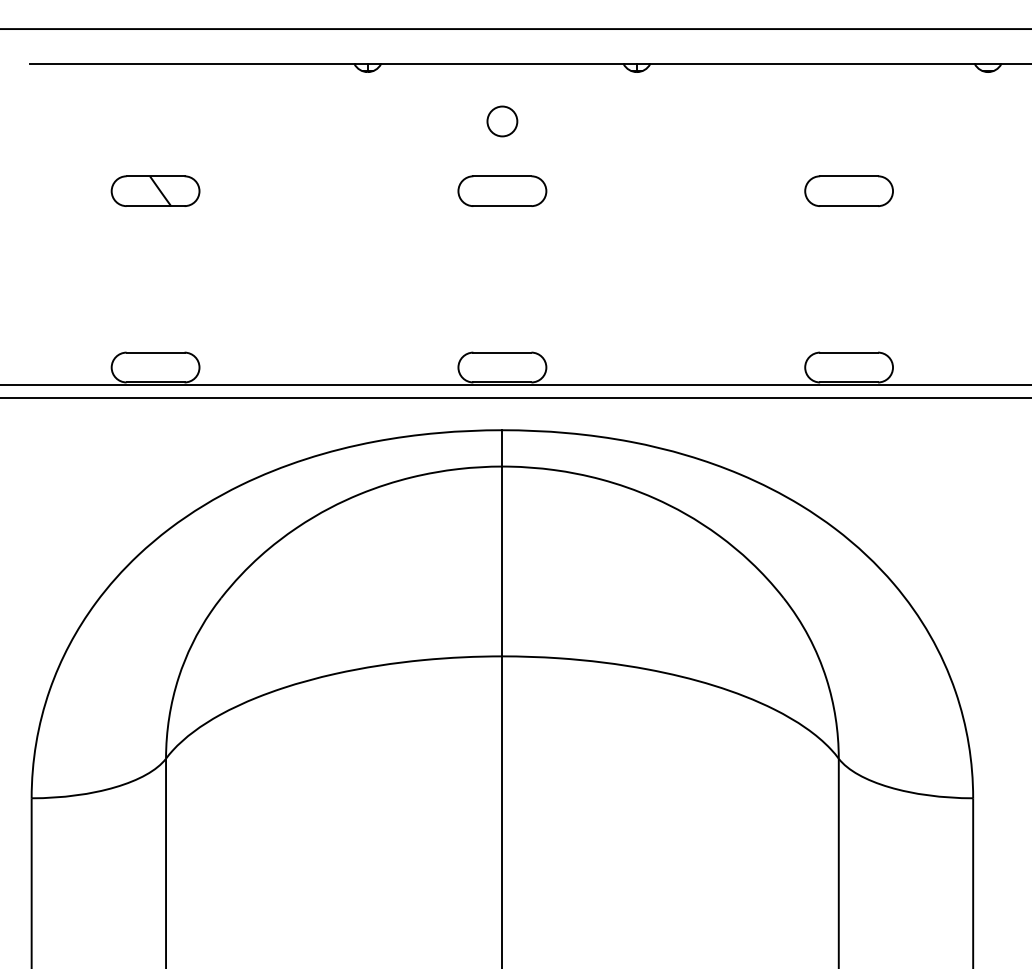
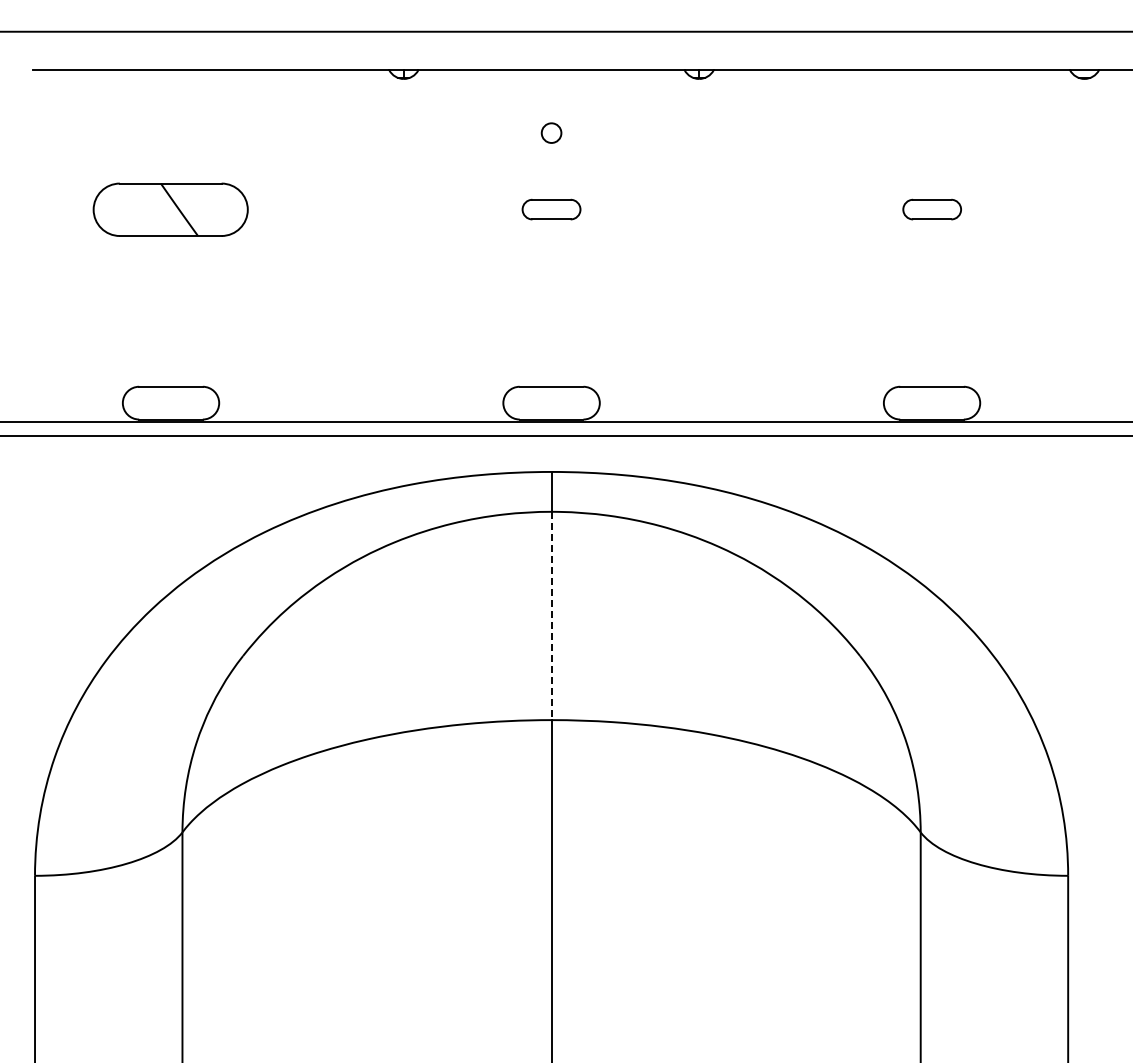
circle: (502, 120) -> (551, 132), size x0.6
part: (156, 191) -> (171, 209), size x1.6
part: (502, 191) -> (551, 209), size x0.6
part: (849, 191) -> (932, 209), size x0.6
line: (502, 561) -> (551, 616), solid -> dashed

